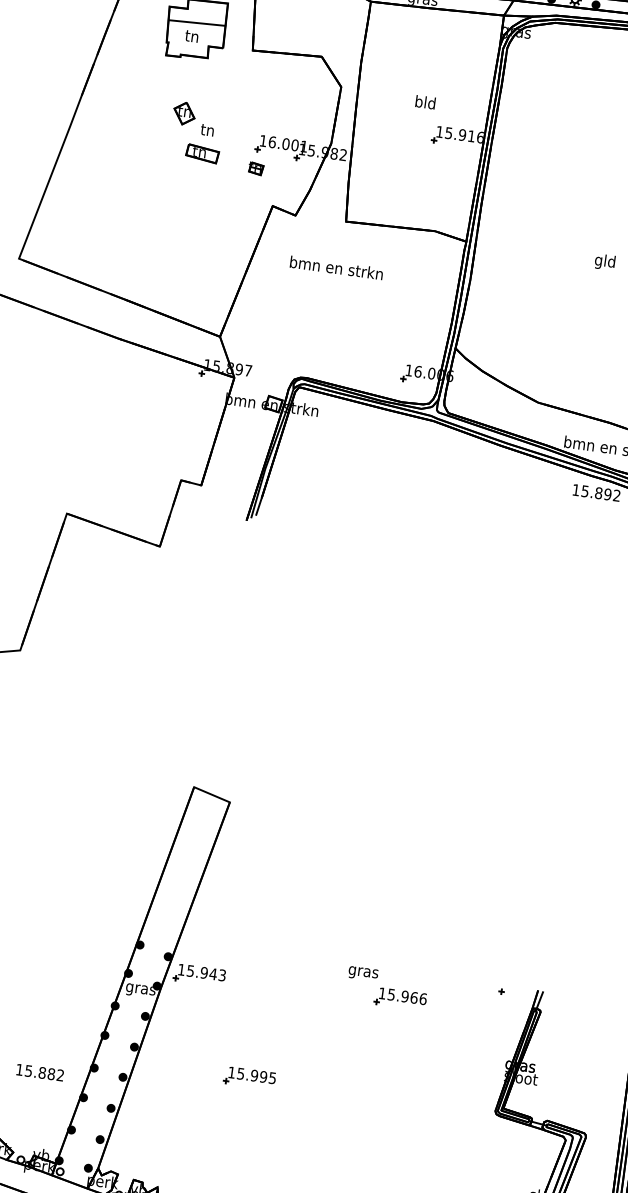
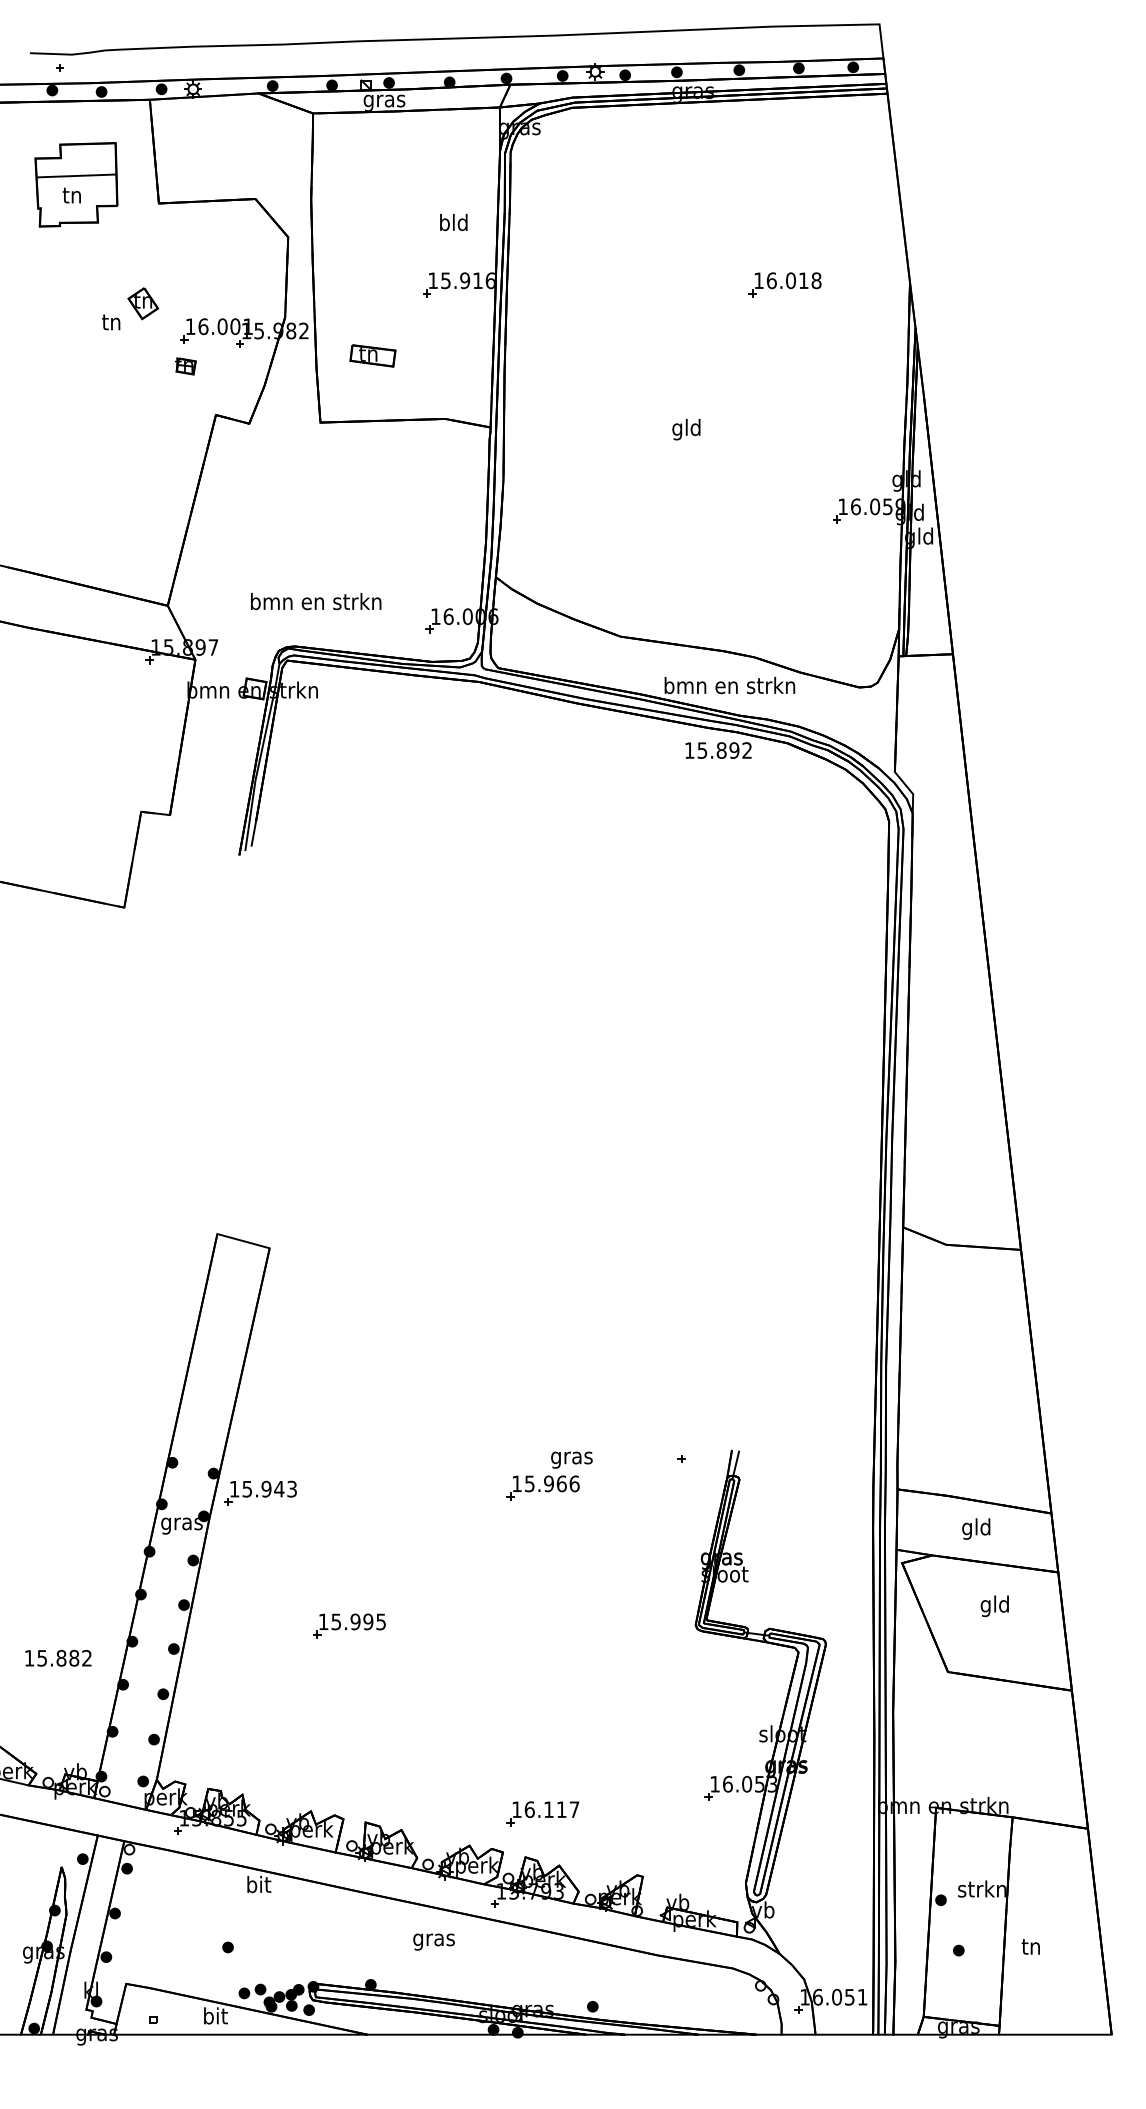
text: (425, 102) -> (453, 222), moved
part: (184, 113) -> (143, 303), moved
part: (202, 153) -> (372, 355), moved
text: (336, 268) -> (316, 601), moved
text: (363, 973) -> (571, 1459), moved

